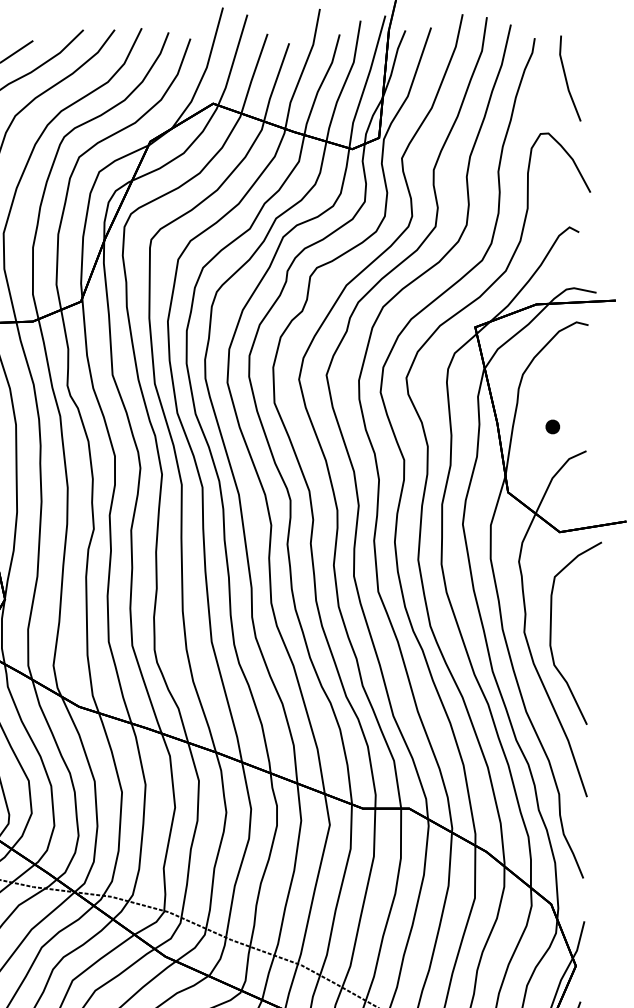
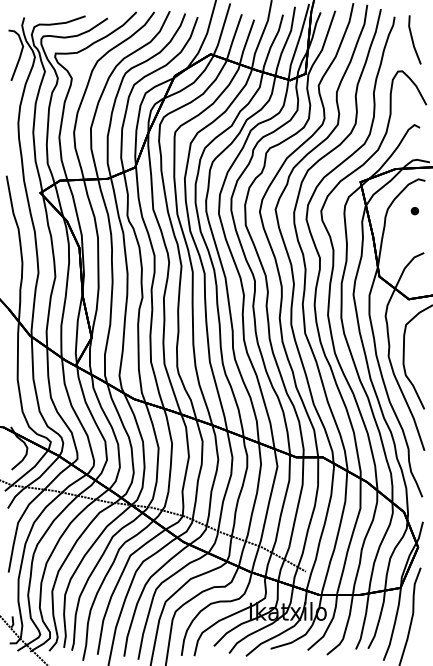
part: (552, 427) -> (414, 211), moved

